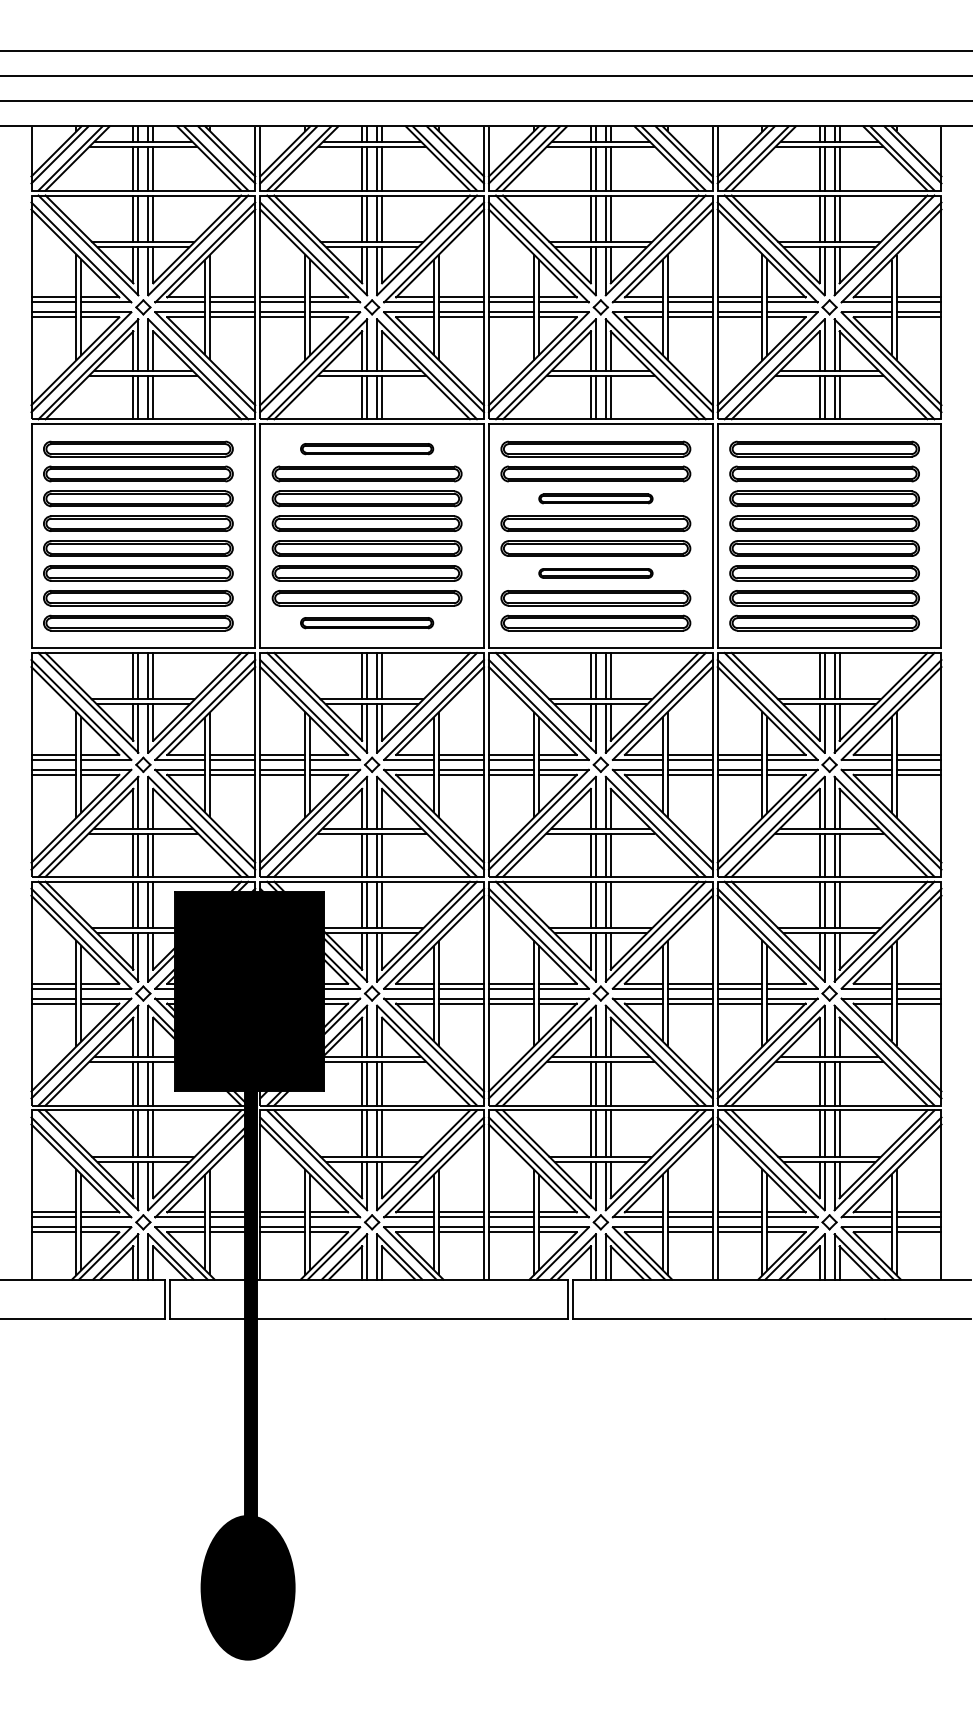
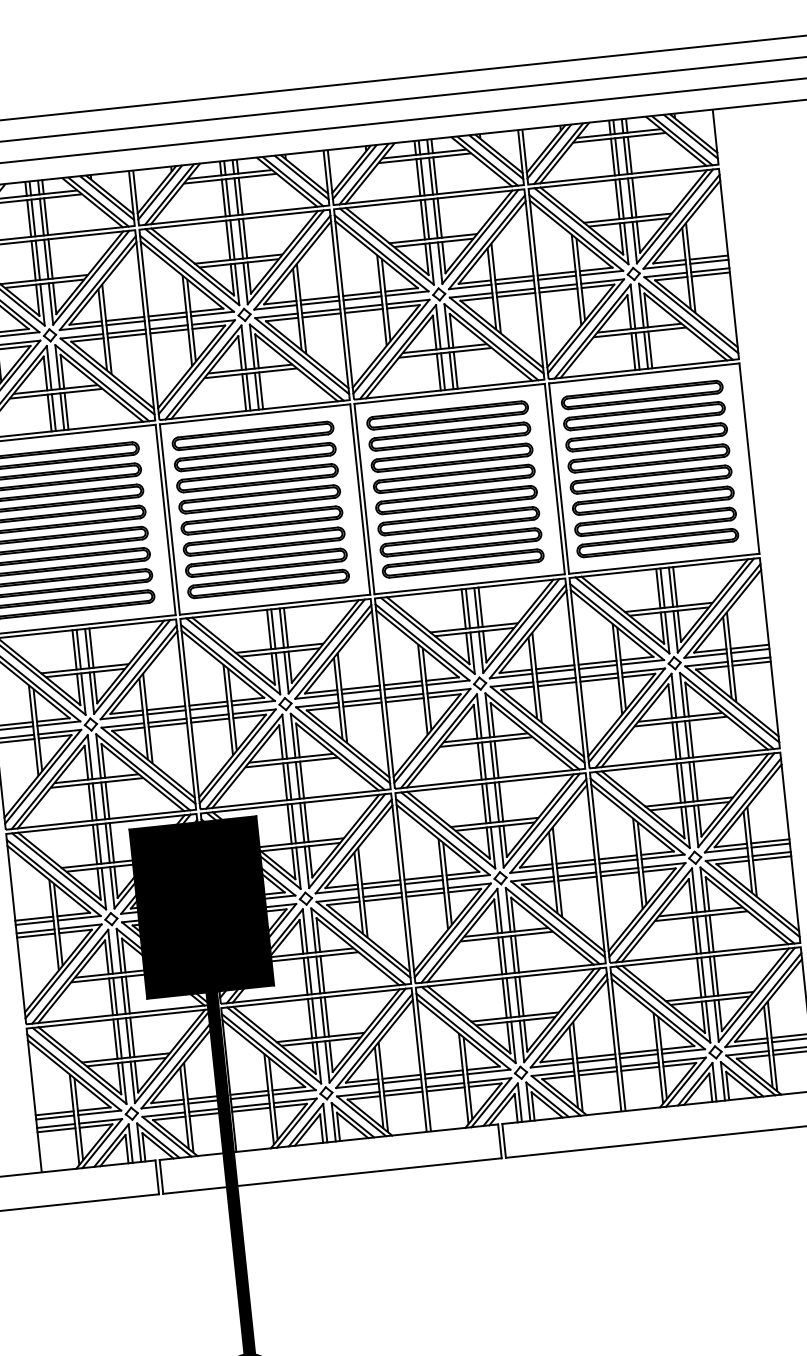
part: (366, 448) -> (252, 435), size x1.43
part: (595, 498) -> (451, 457), size x1.67
part: (595, 573) -> (458, 521), size x1.67
part: (366, 622) -> (268, 583), size x1.43

